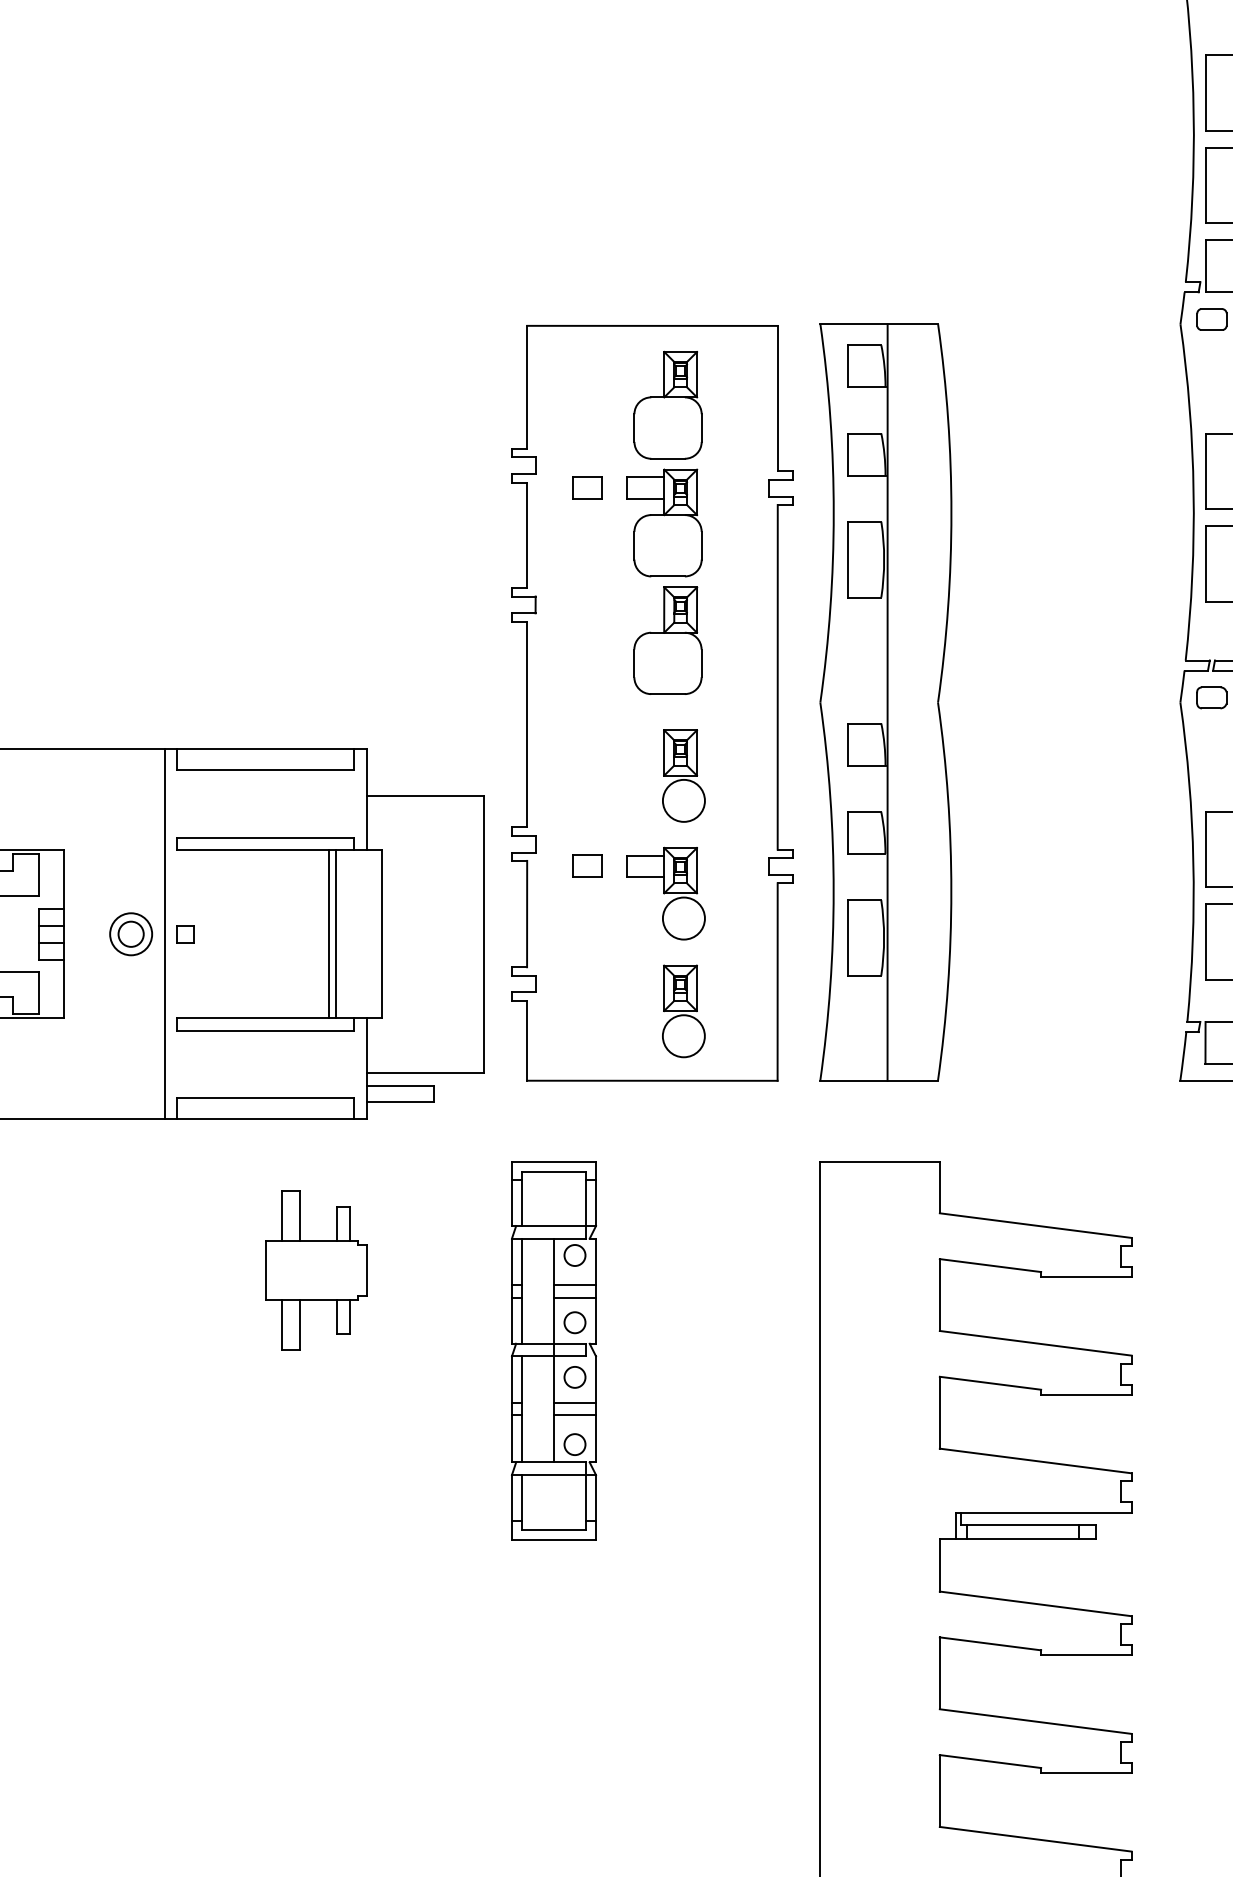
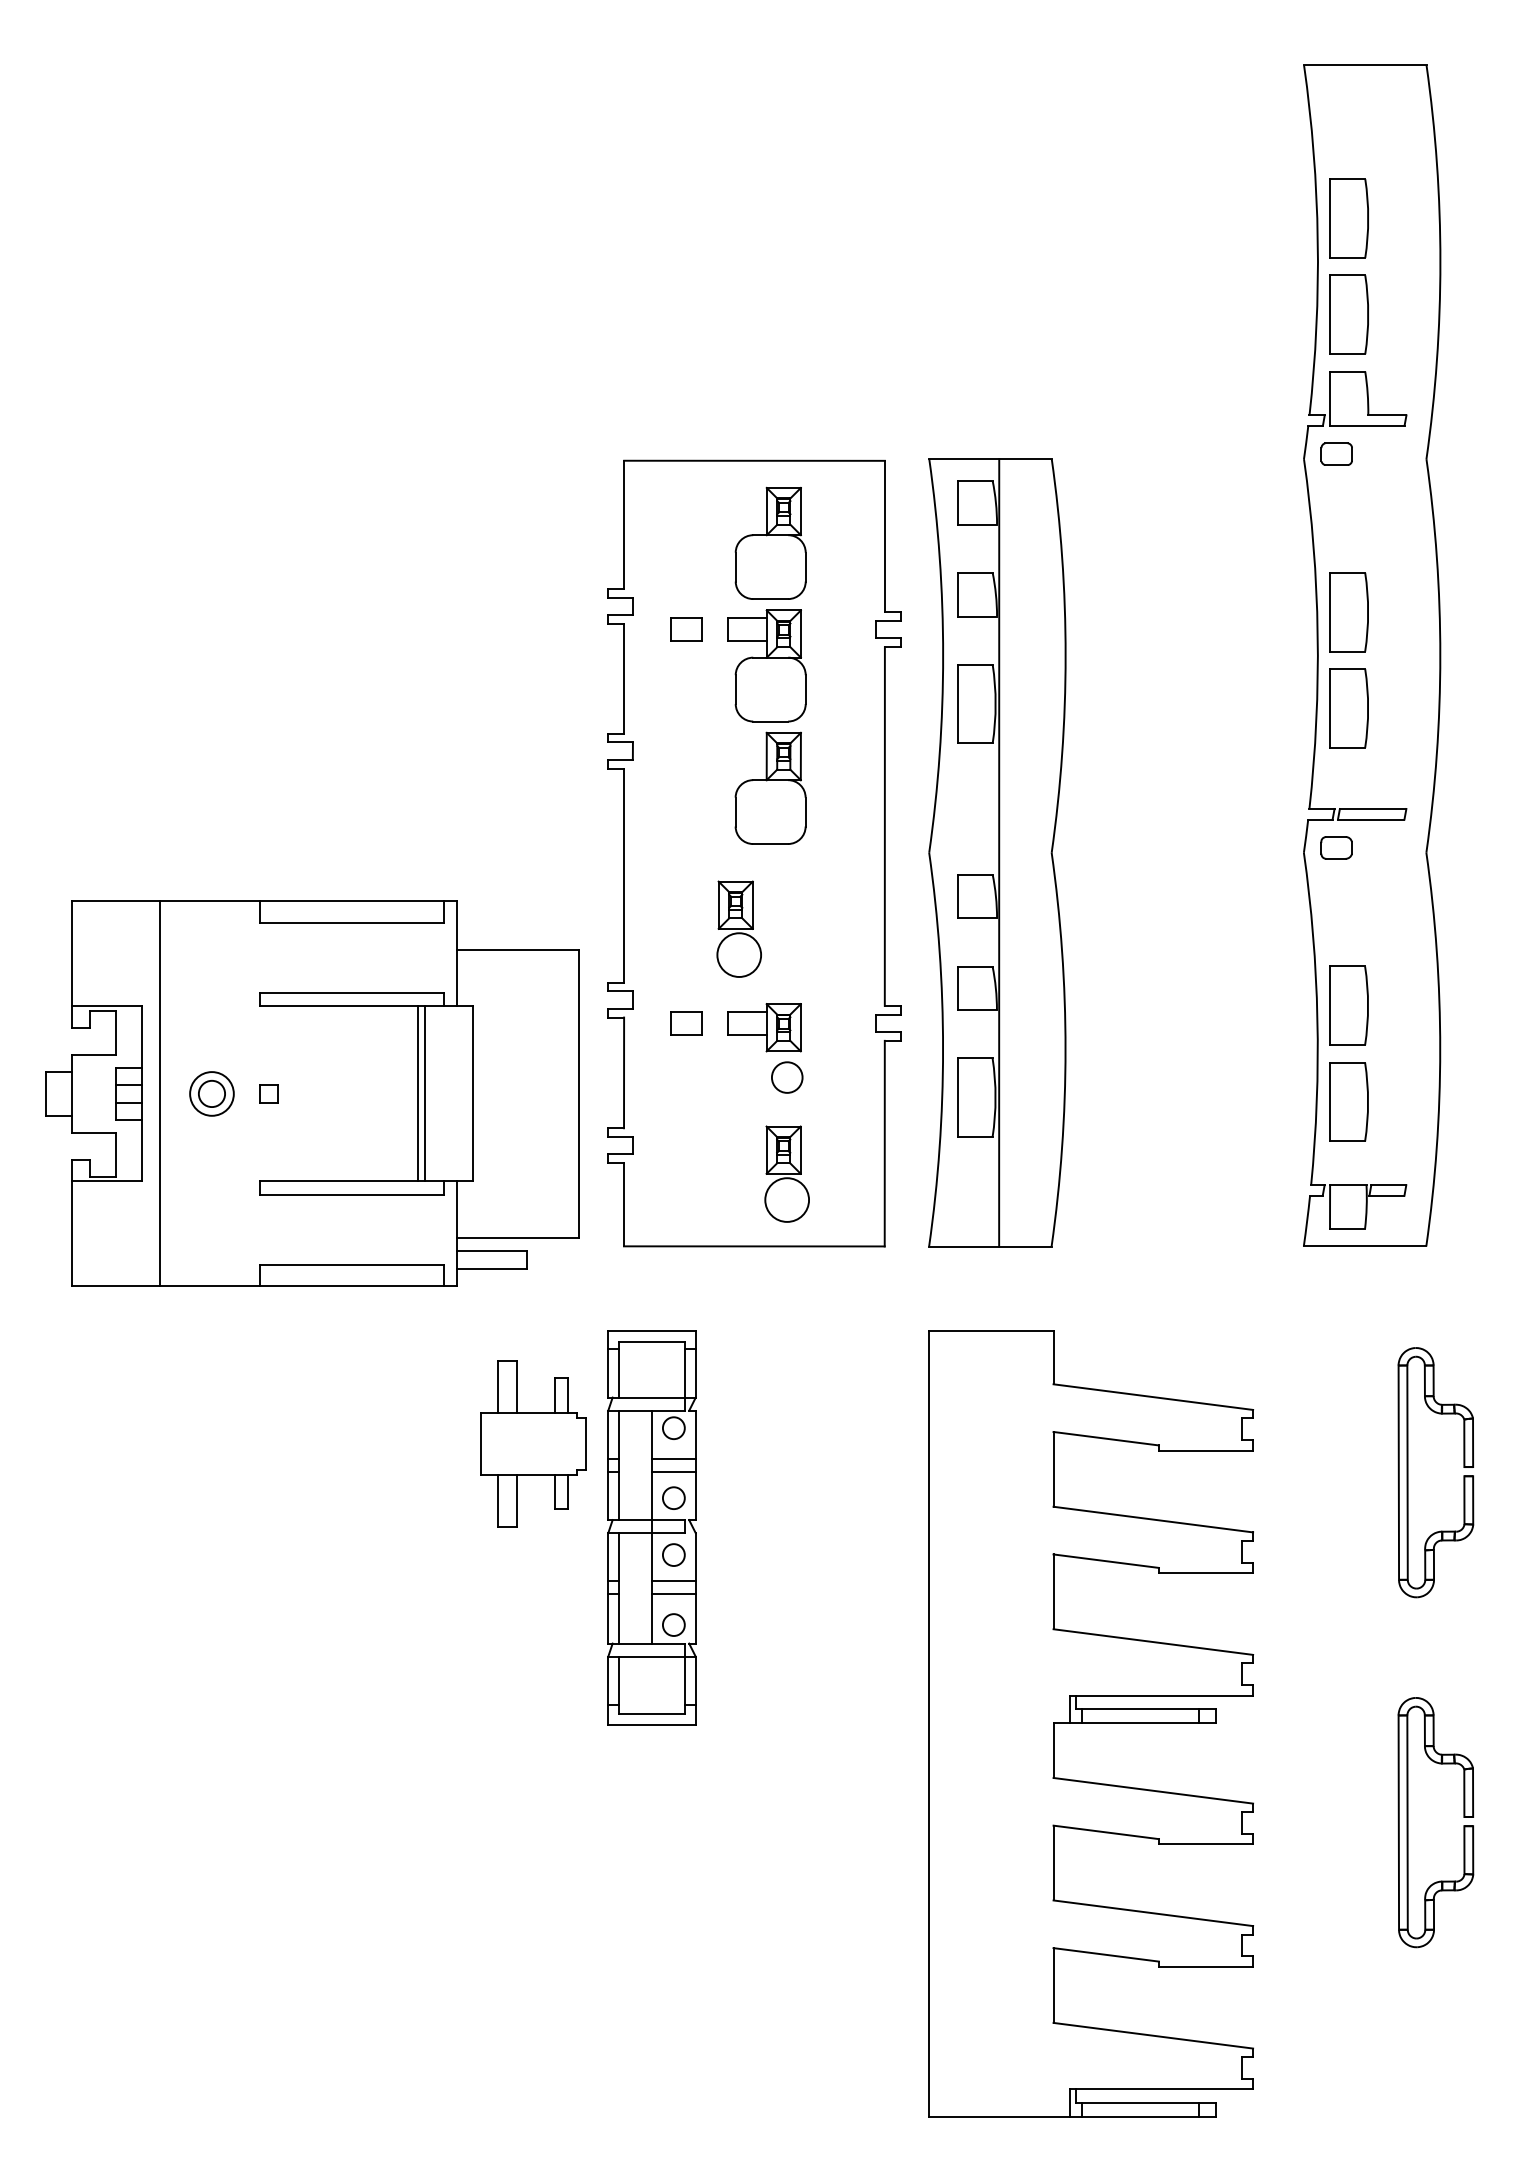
part: (683, 775) -> (738, 928), moved
circle: (684, 918) -> (787, 1077), size x0.7
line: (164, 933) -> (159, 1093), moved
part: (316, 1270) -> (533, 1443), moved

